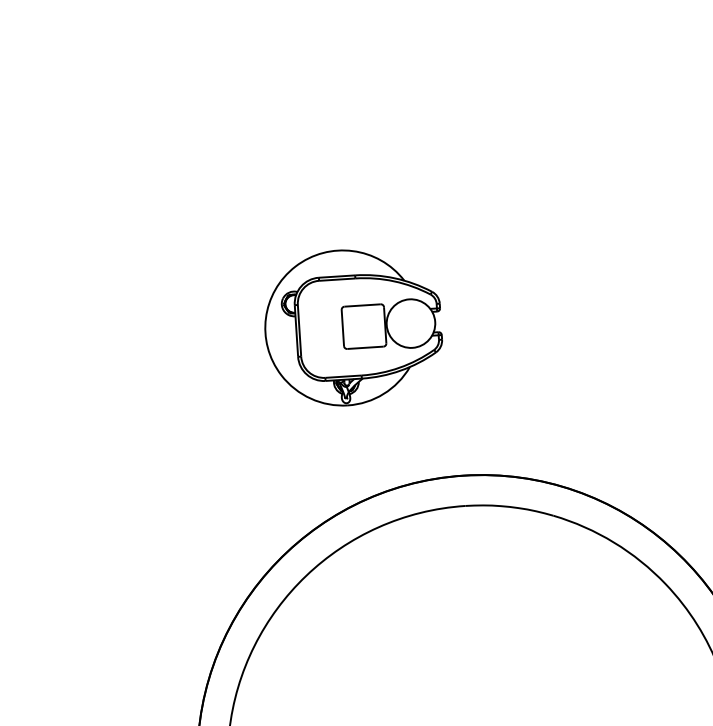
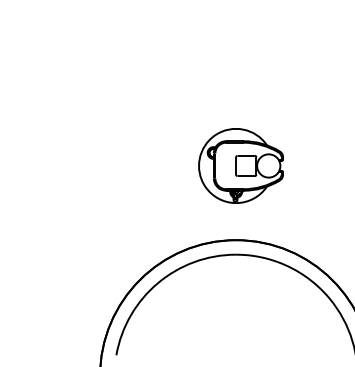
part: (351, 326) -> (240, 165), moved

